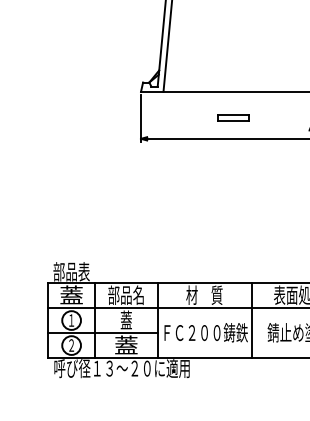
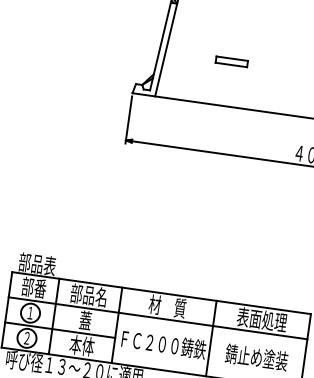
part: (233, 117) -> (231, 61), moved
text: (71, 294) -> (34, 287), 蓋 -> 部番
text: (126, 344) -> (82, 345), 蓋 -> 本体

